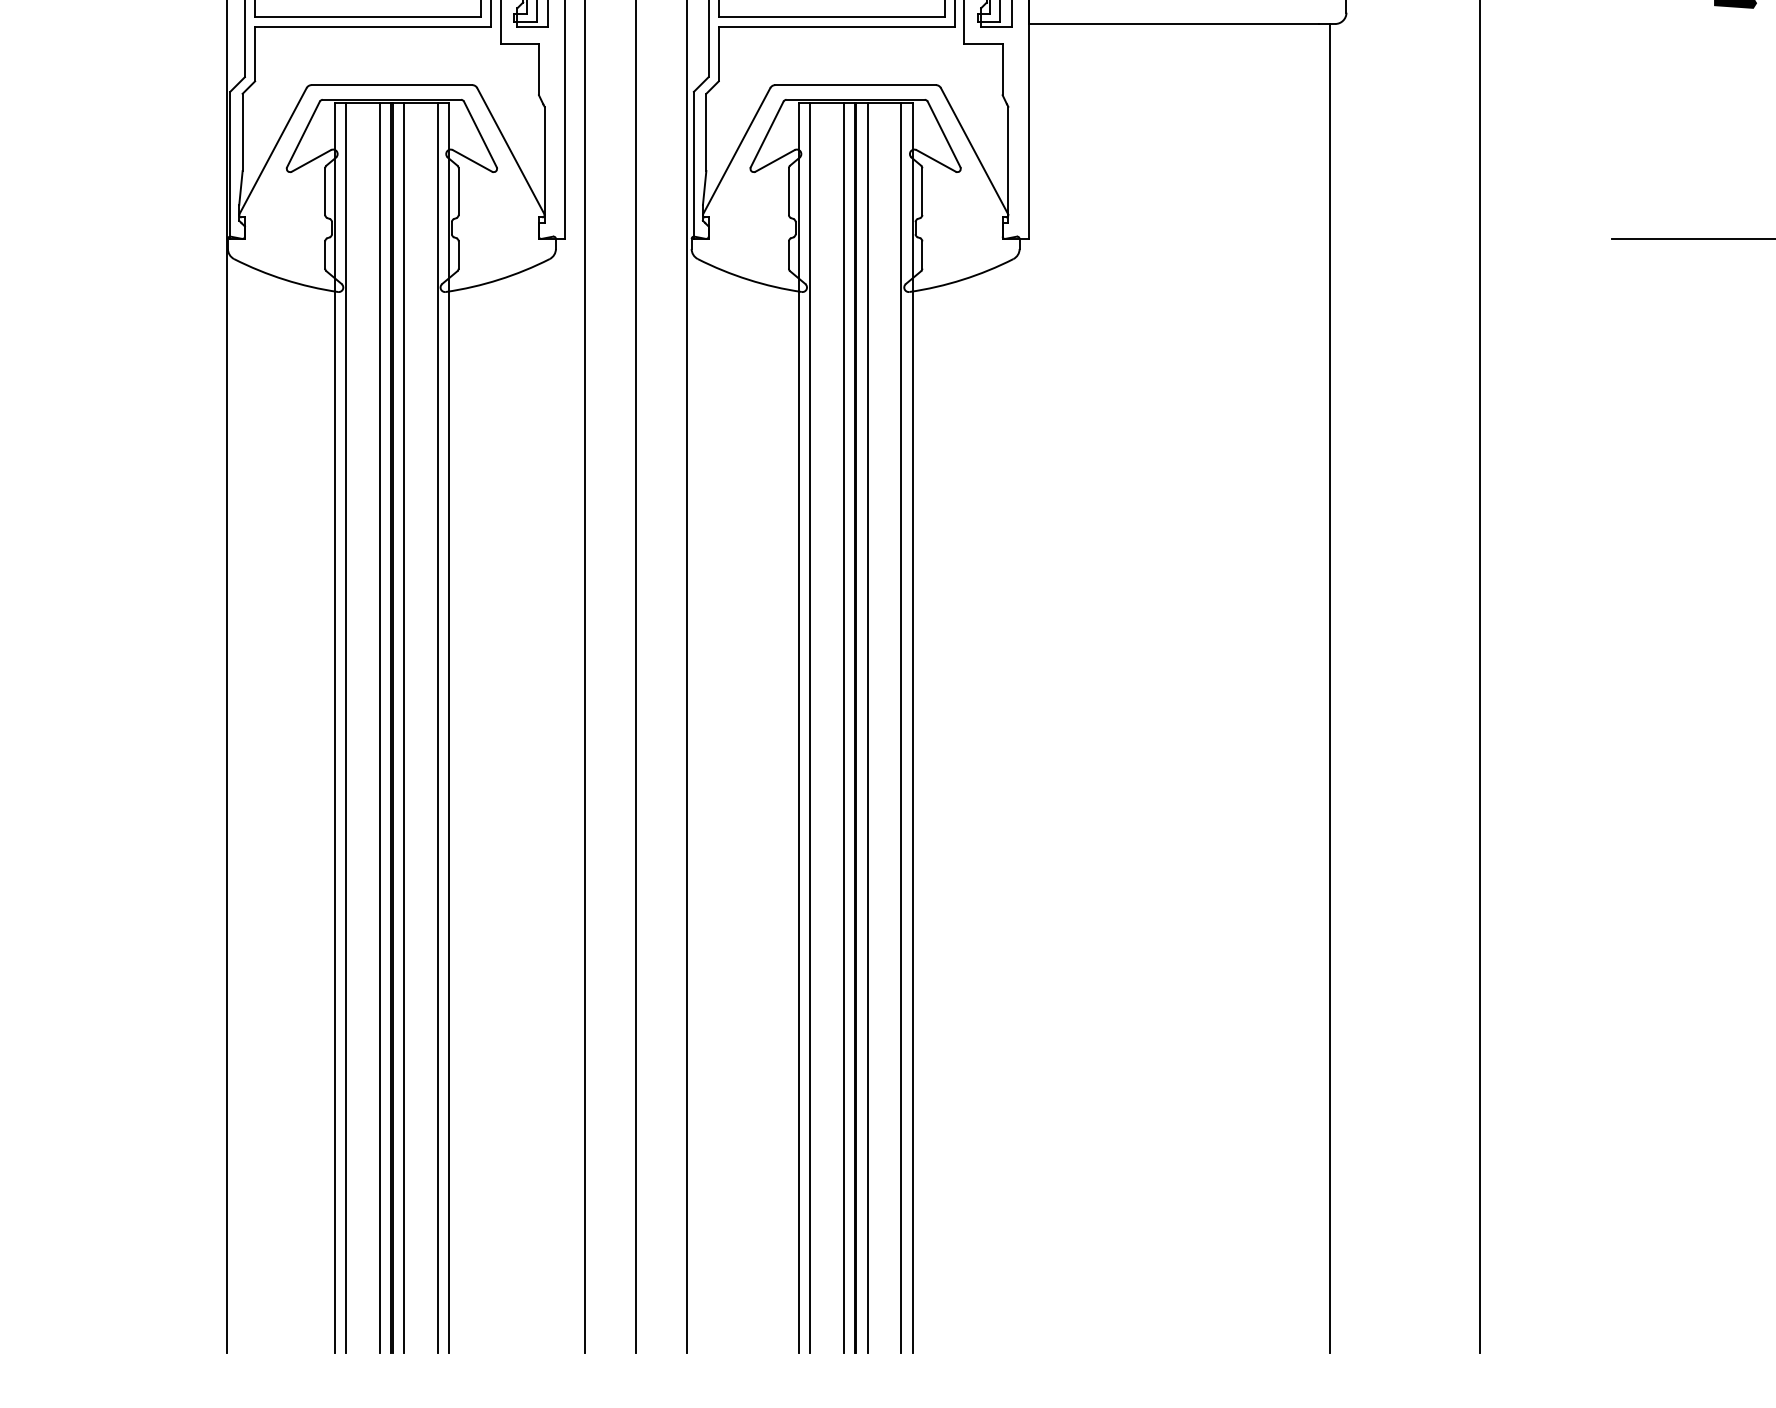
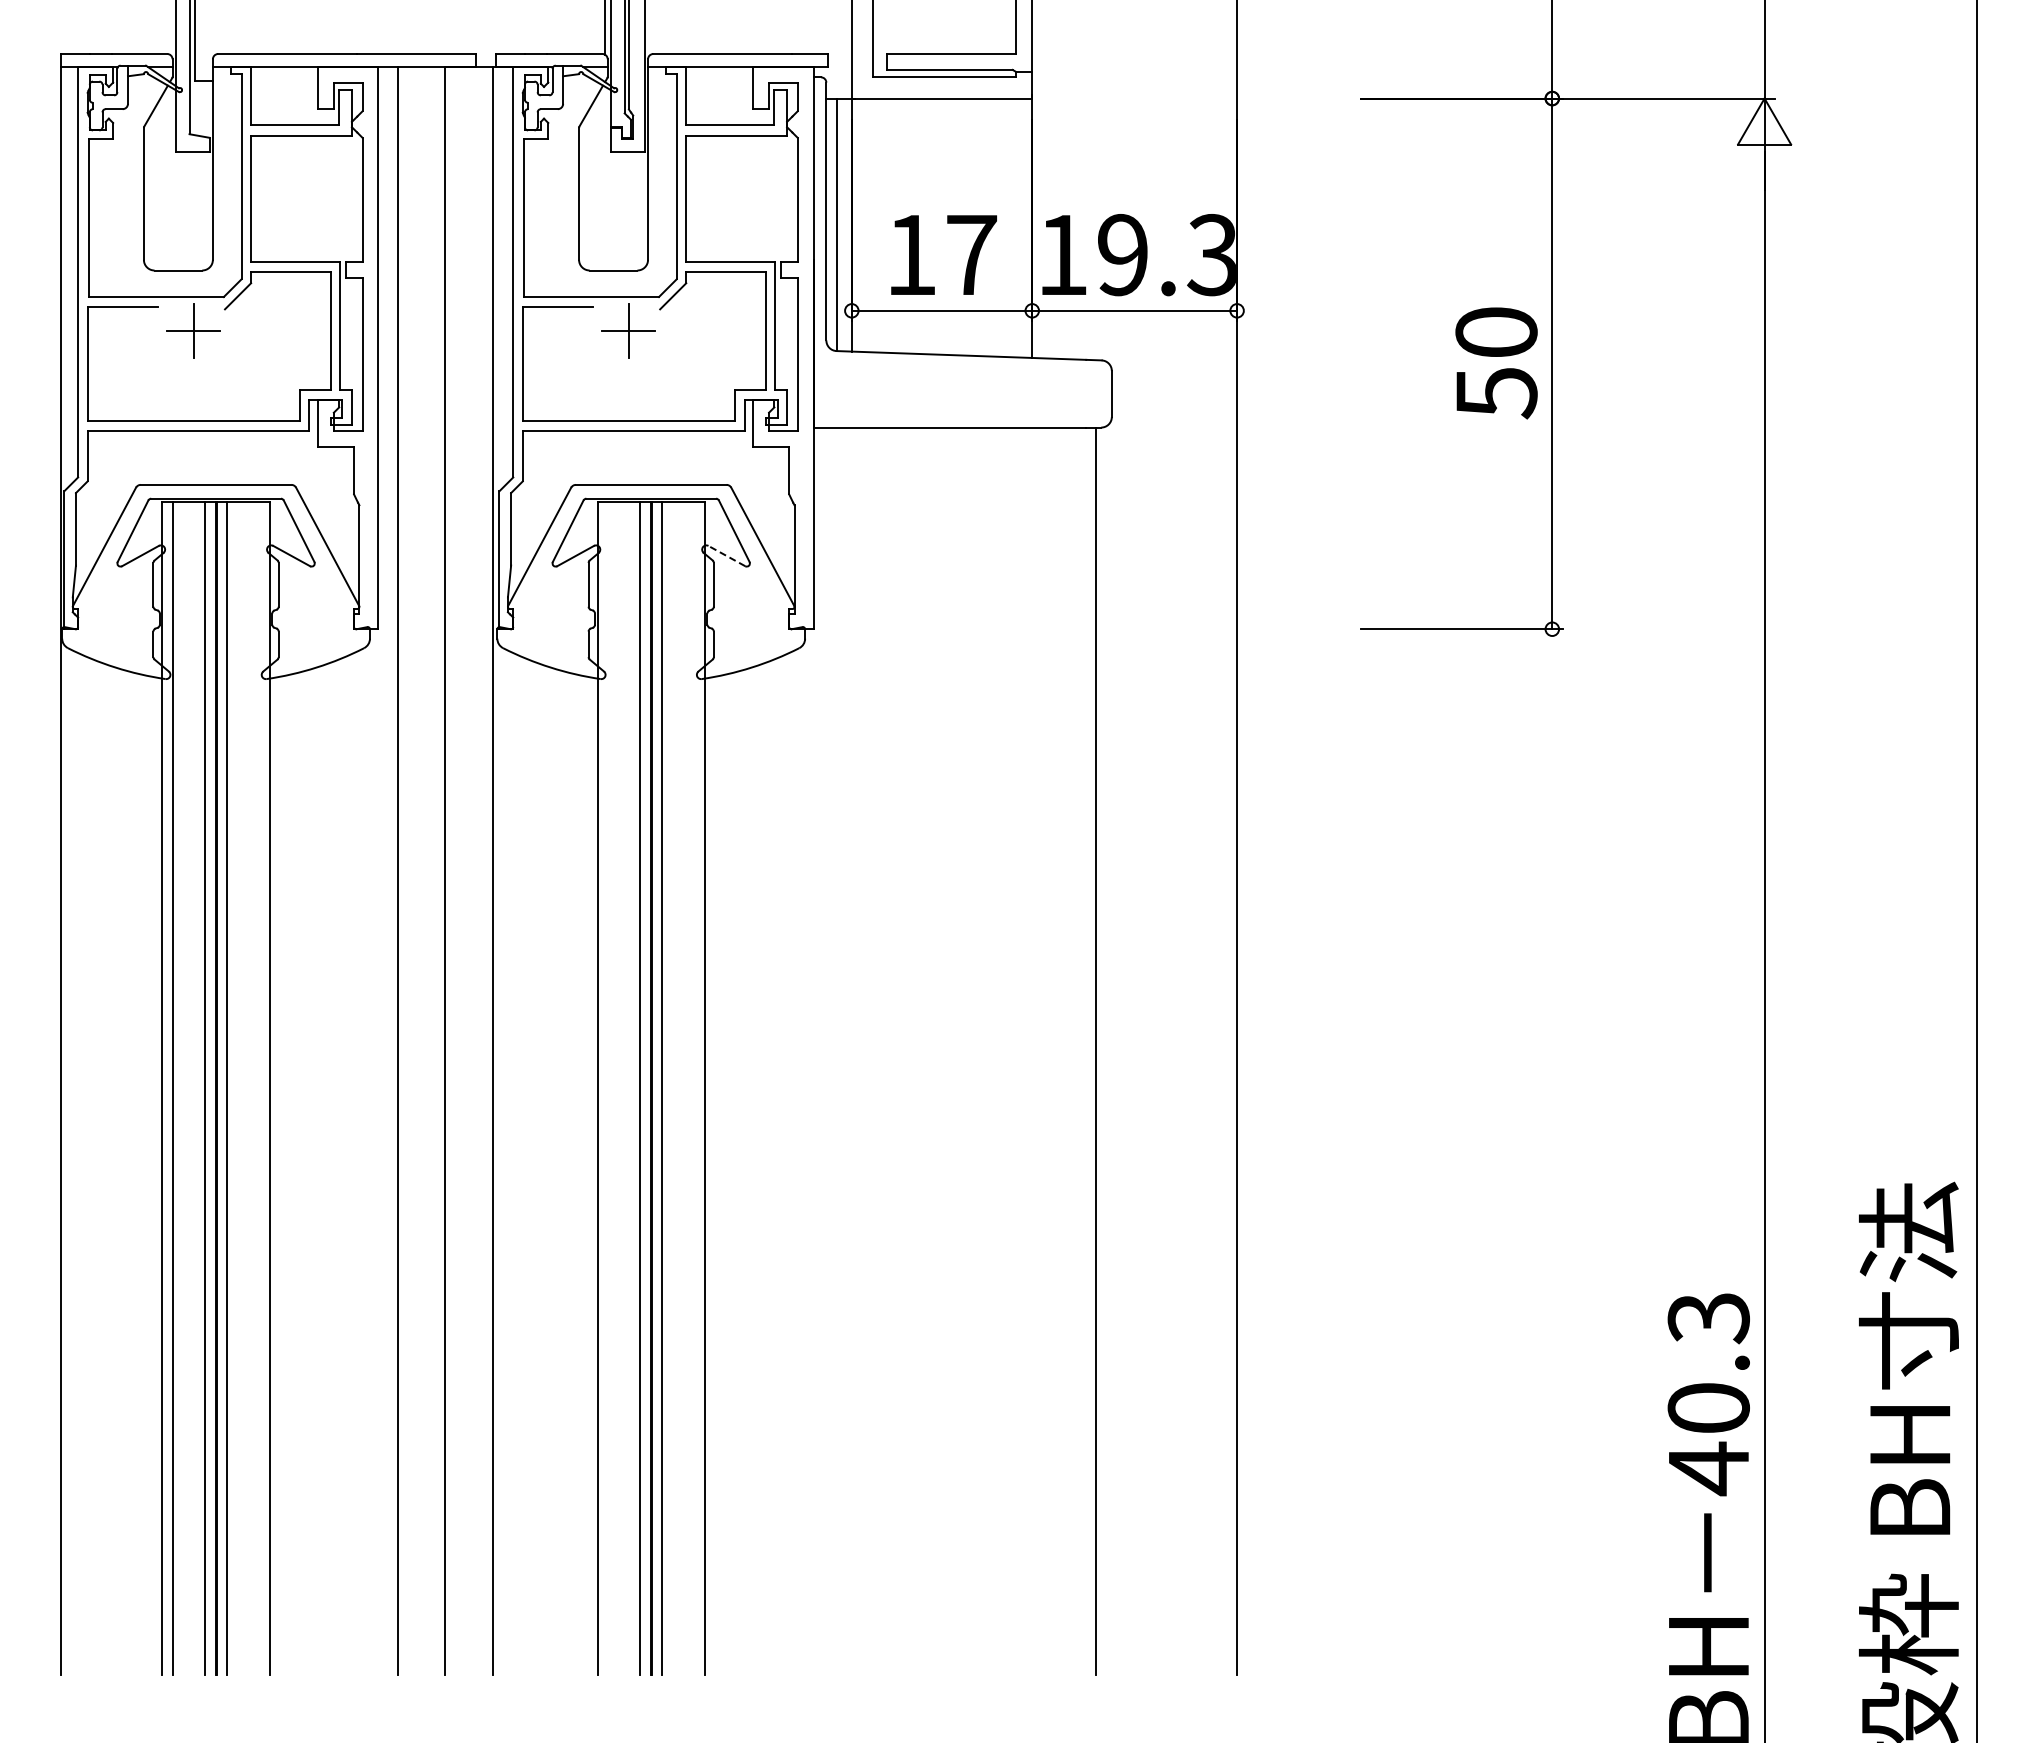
line: (935, 160) -> (726, 555), solid -> dashed
line: (438, 727) -> (259, 1087), removed
line: (810, 727) -> (608, 1087), removed
line: (901, 727) -> (694, 1087), removed

